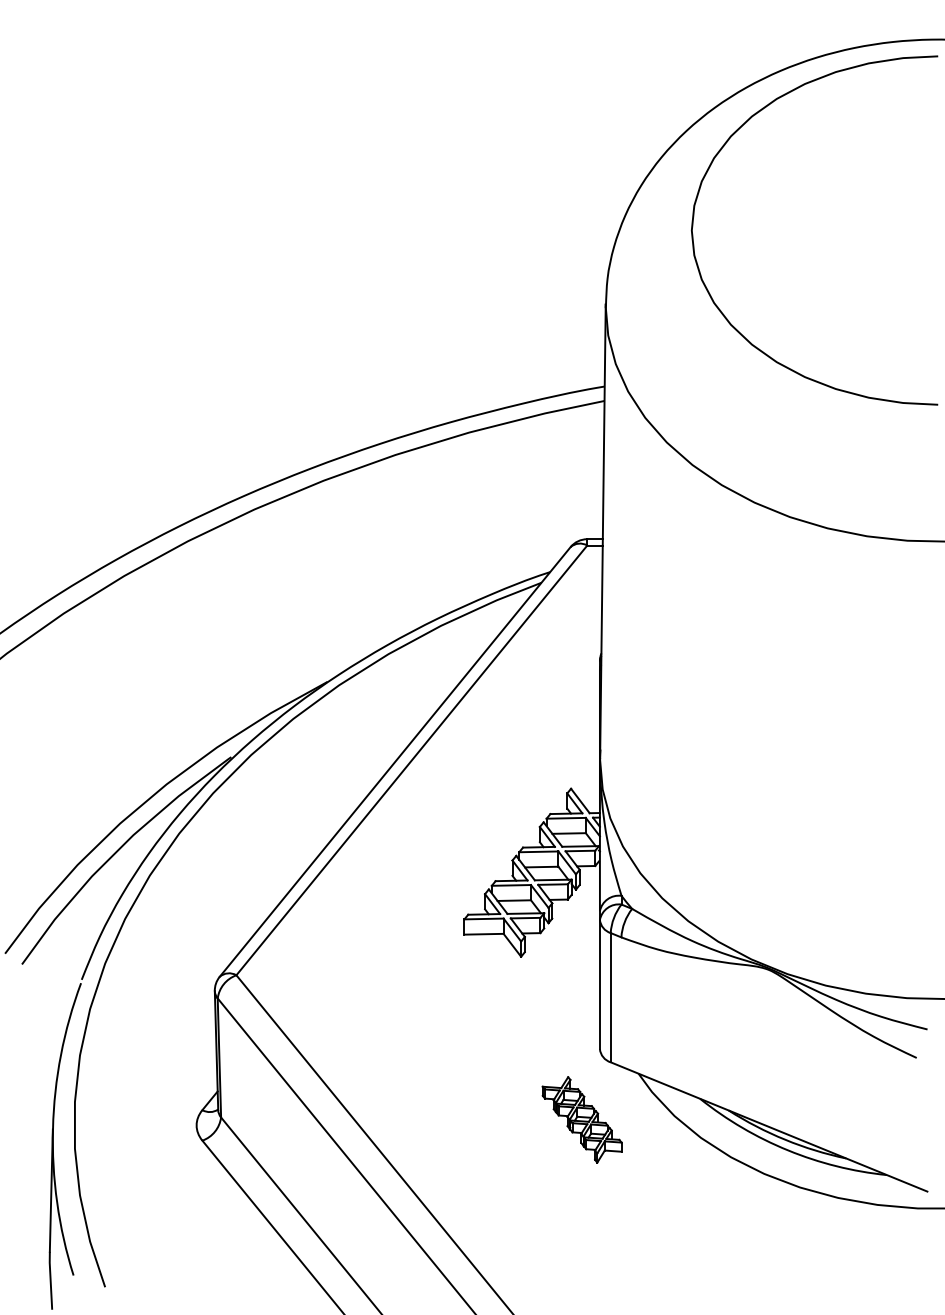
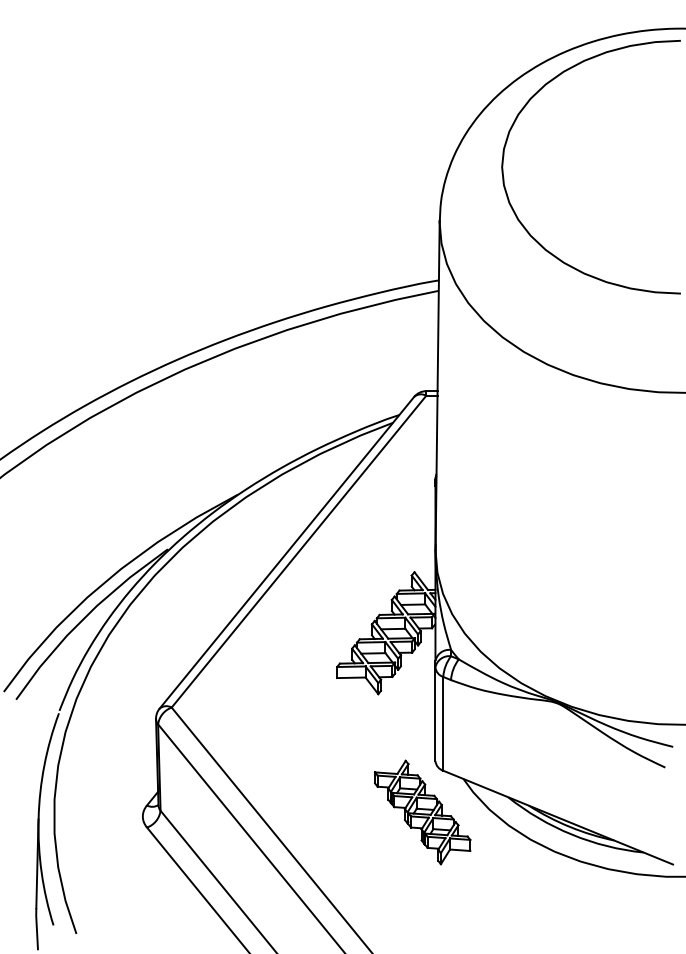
part: (581, 1119) -> (422, 812), size x1.67

